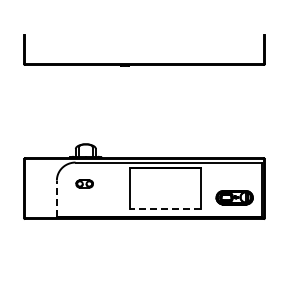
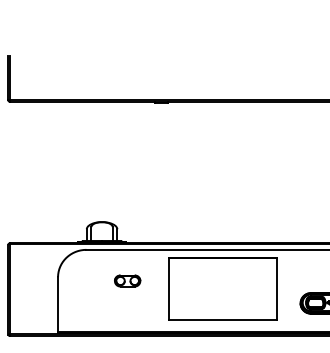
part: (84, 183) -> (127, 280), moved
line: (56, 198) -> (57, 304), dashed -> solid
line: (165, 208) -> (223, 319), dashed -> solid

